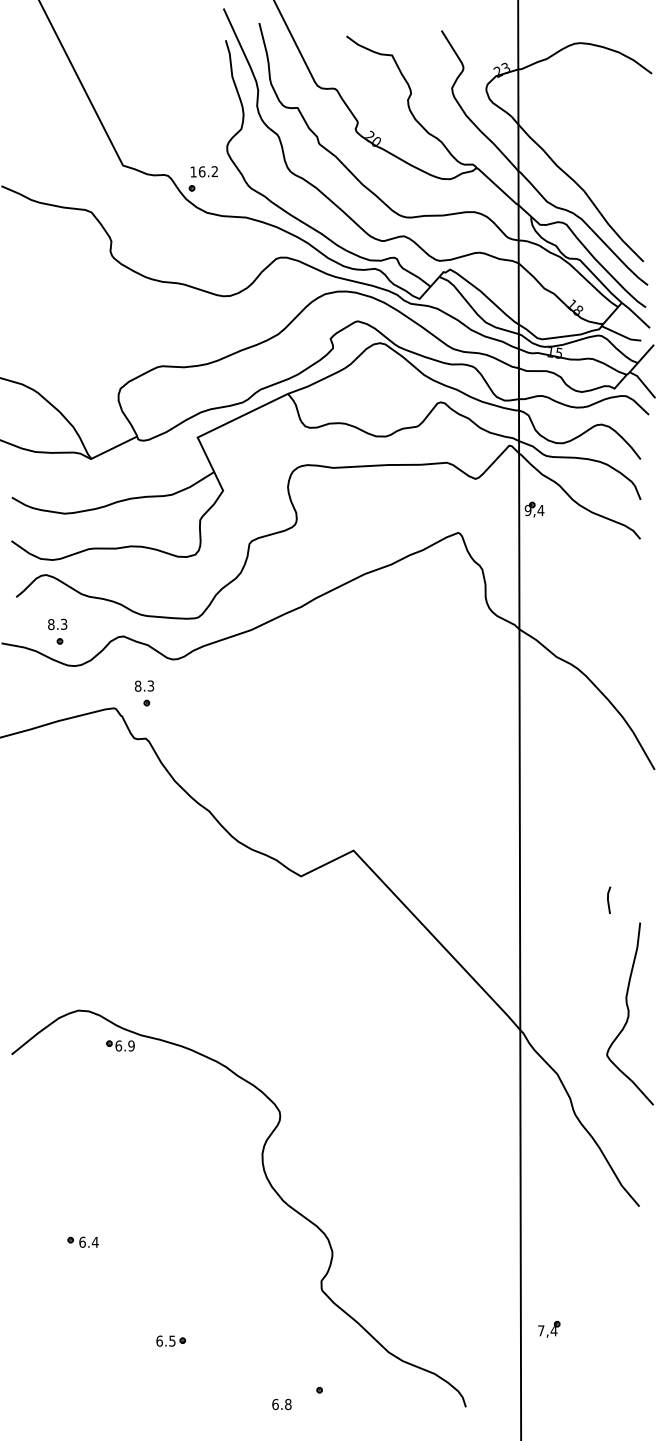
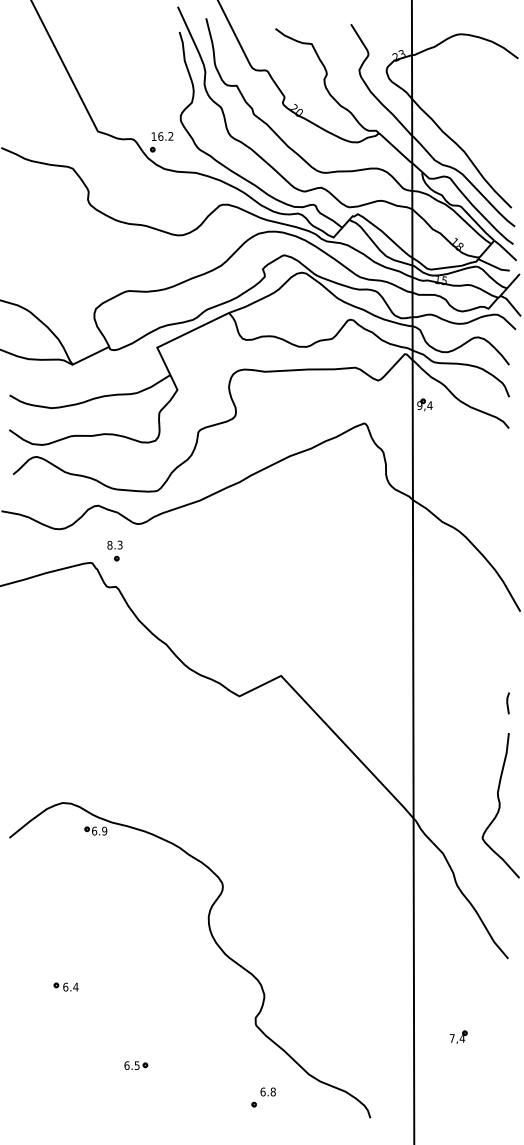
part: (57, 631) -> (45, 501), removed
line: (608, 900) -> (507, 703), moved
part: (549, 1328) -> (458, 1036), moved
text: (281, 1403) -> (267, 1091), moved

